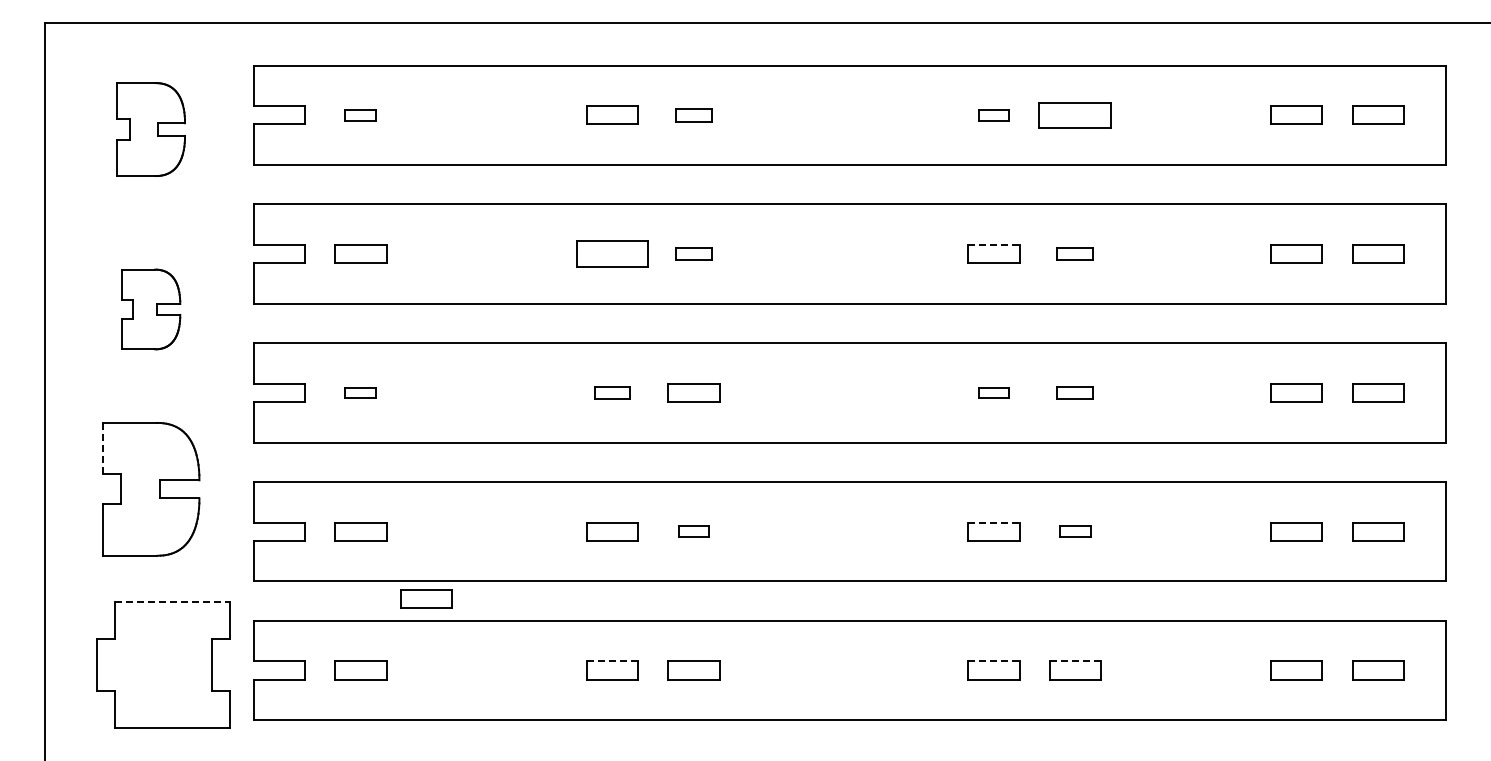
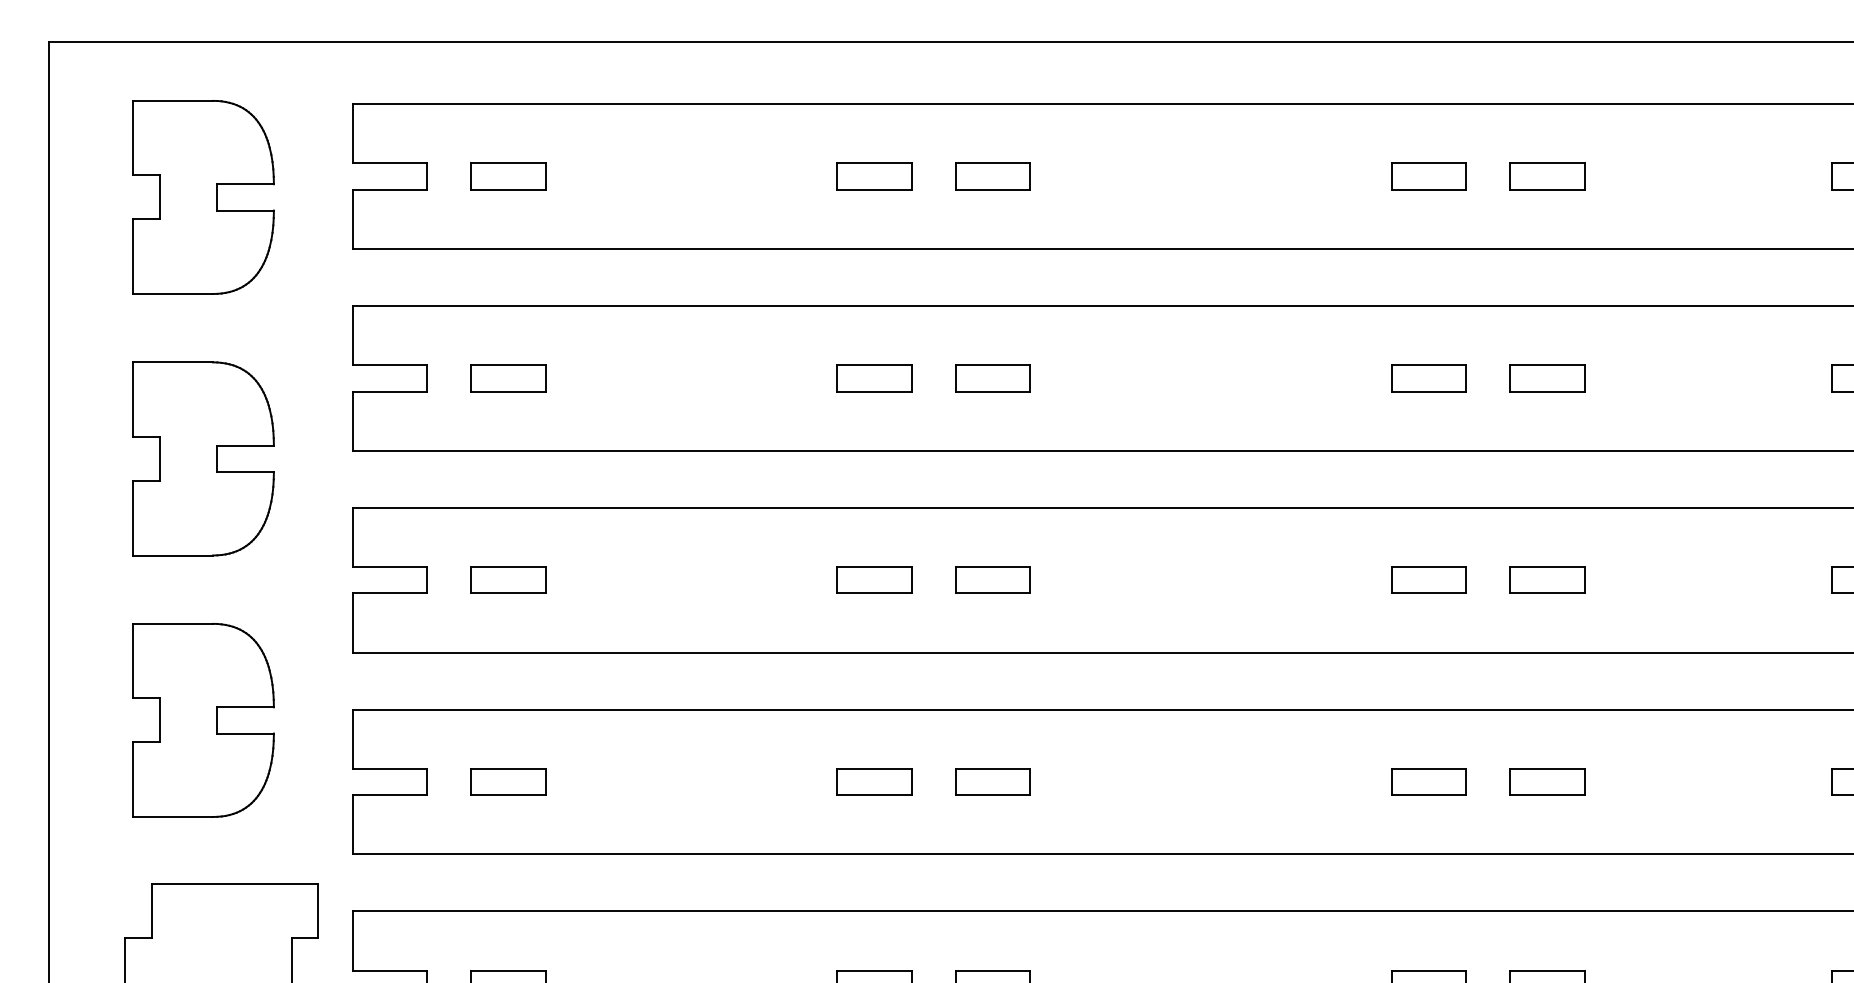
part: (360, 114) -> (508, 175), size x1.67
part: (693, 114) -> (992, 175), size x1.43
part: (993, 114) -> (1428, 175), size x1.67
part: (1075, 114) -> (1547, 175), size x0.71
part: (151, 129) -> (204, 197), size x1.43
line: (993, 245) -> (1428, 365), dashed -> solid
part: (612, 253) -> (874, 377), size x0.71
part: (693, 253) -> (992, 377), size x1.43
part: (1075, 253) -> (1547, 377), size x1.43
part: (151, 309) -> (204, 458), size x1.67
part: (360, 392) -> (508, 579), size x1.67
part: (612, 392) -> (874, 579), size x1.43
part: (993, 392) -> (1428, 579), size x1.67
part: (1075, 392) -> (1547, 579), size x1.43
line: (102, 448) -> (132, 661), dashed -> solid
line: (993, 522) -> (1428, 768), dashed -> solid
part: (693, 531) -> (992, 781), size x1.67
part: (1075, 531) -> (1547, 781), size x1.67
part: (426, 598) -> (604, 879), removed
line: (173, 601) -> (236, 883), dashed -> solid
line: (612, 661) -> (874, 970), dashed -> solid
line: (993, 661) -> (1428, 970), dashed -> solid
line: (1075, 661) -> (1547, 970), dashed -> solid

